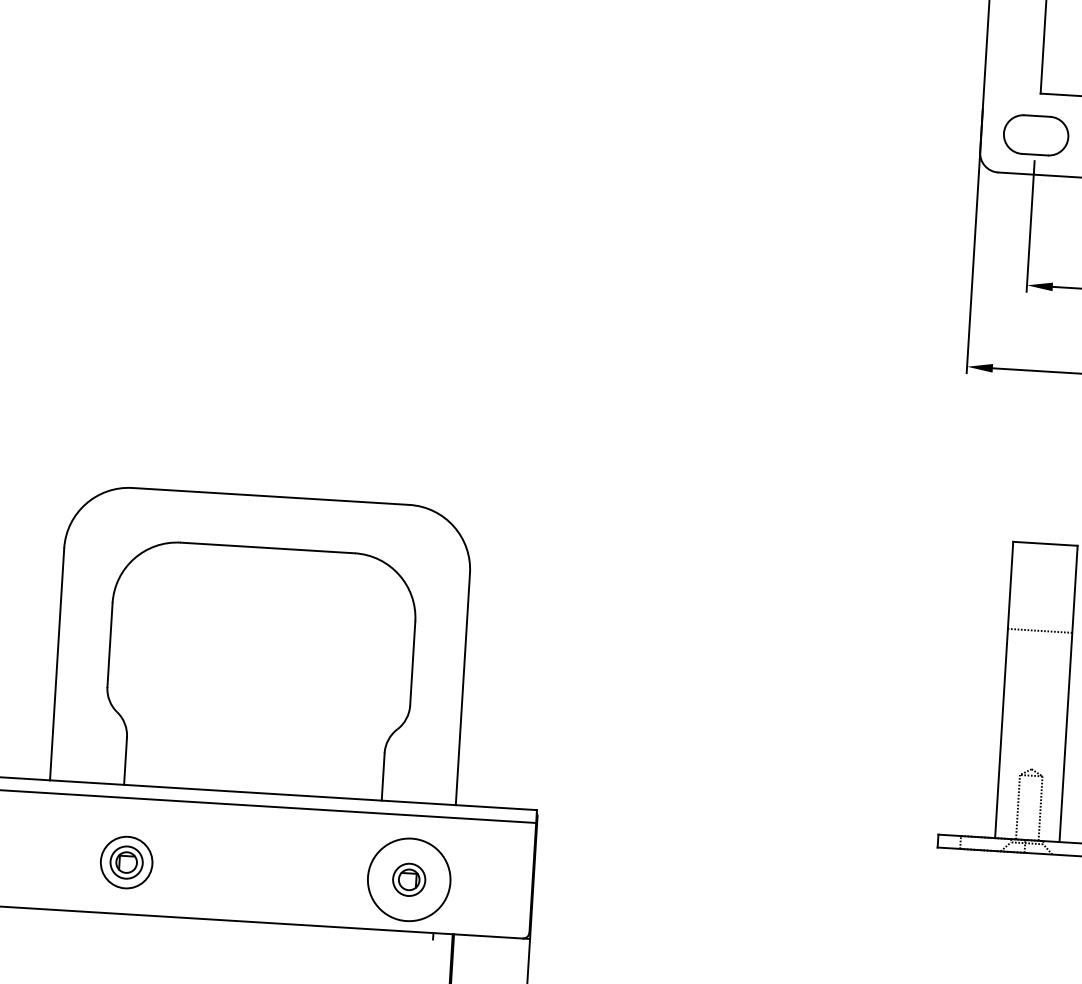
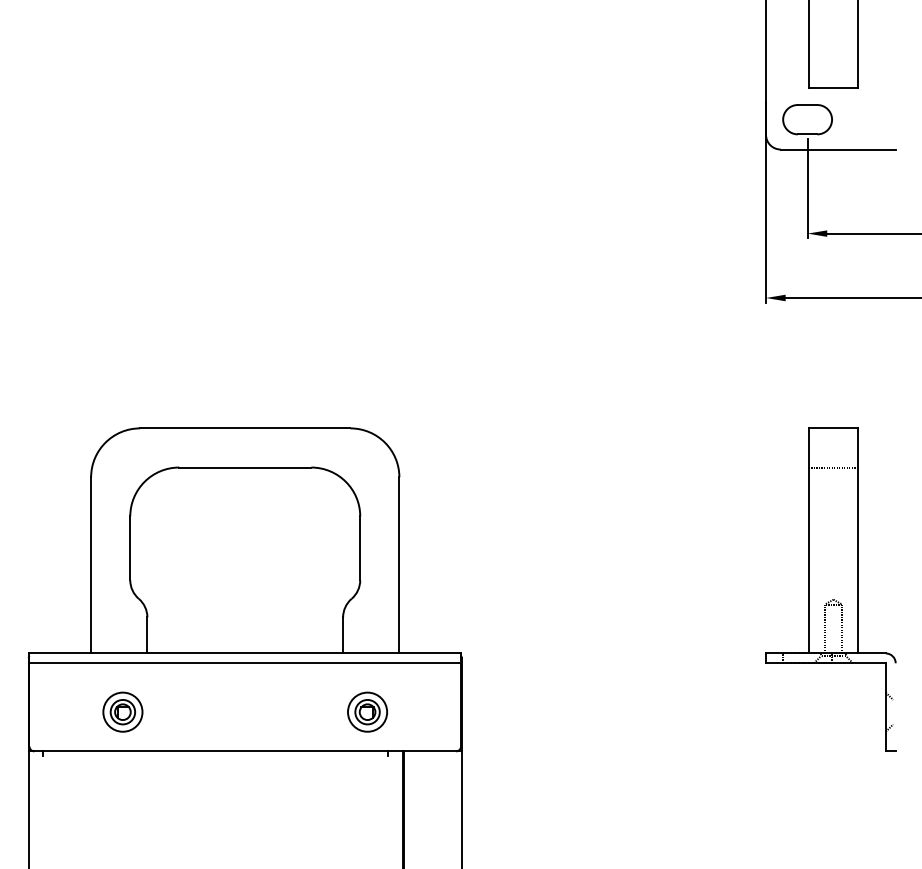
line: (1040, 630) -> (833, 467), moved
part: (126, 861) -> (122, 711), moved
circle: (409, 878) -> (367, 711), size x0.62

